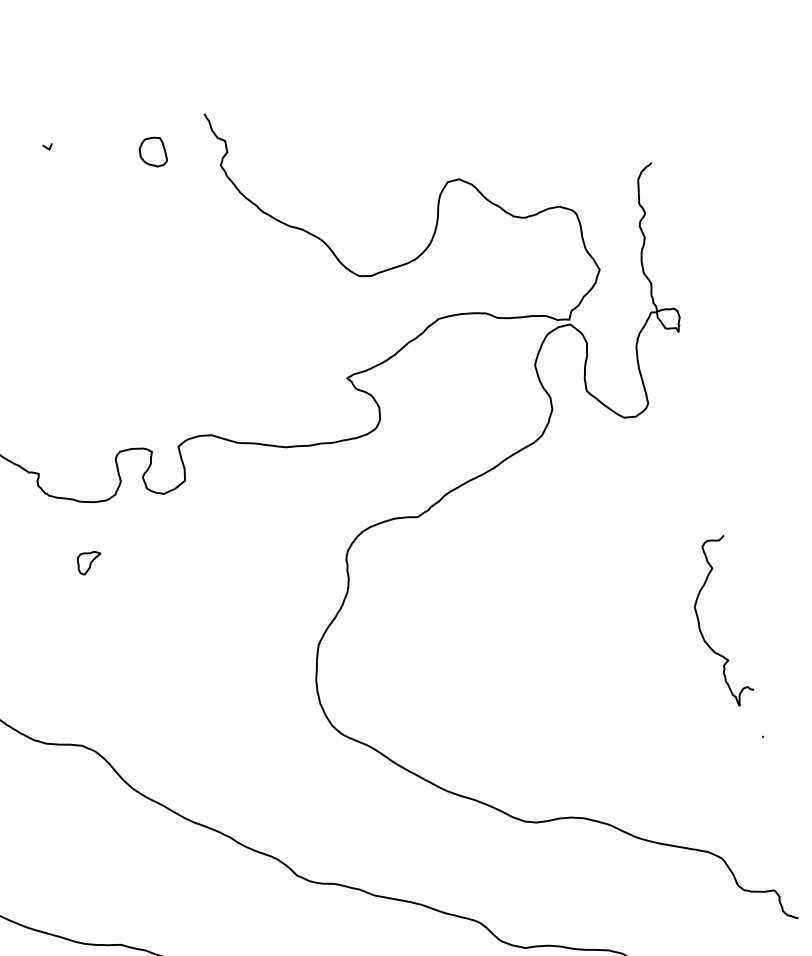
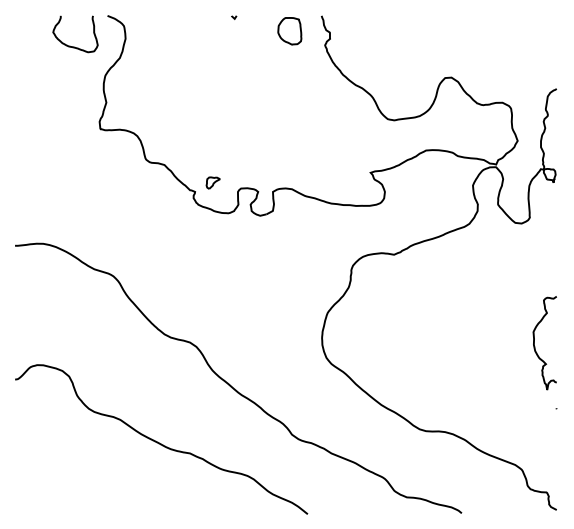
part: (152, 153) -> (289, 31), size x1.67
part: (88, 562) -> (212, 182), moved

